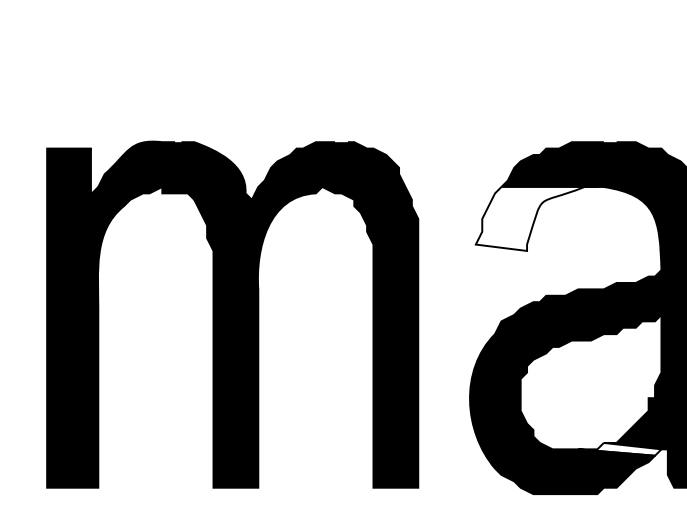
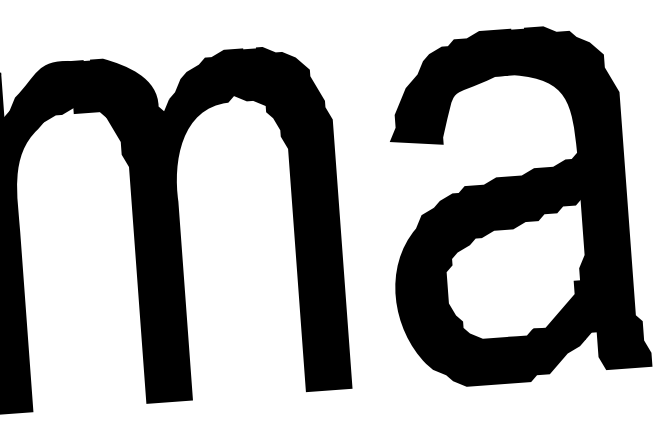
fill: (536, 218) -> (449, 110), added
fill: (619, 448) -> (549, 334), added

